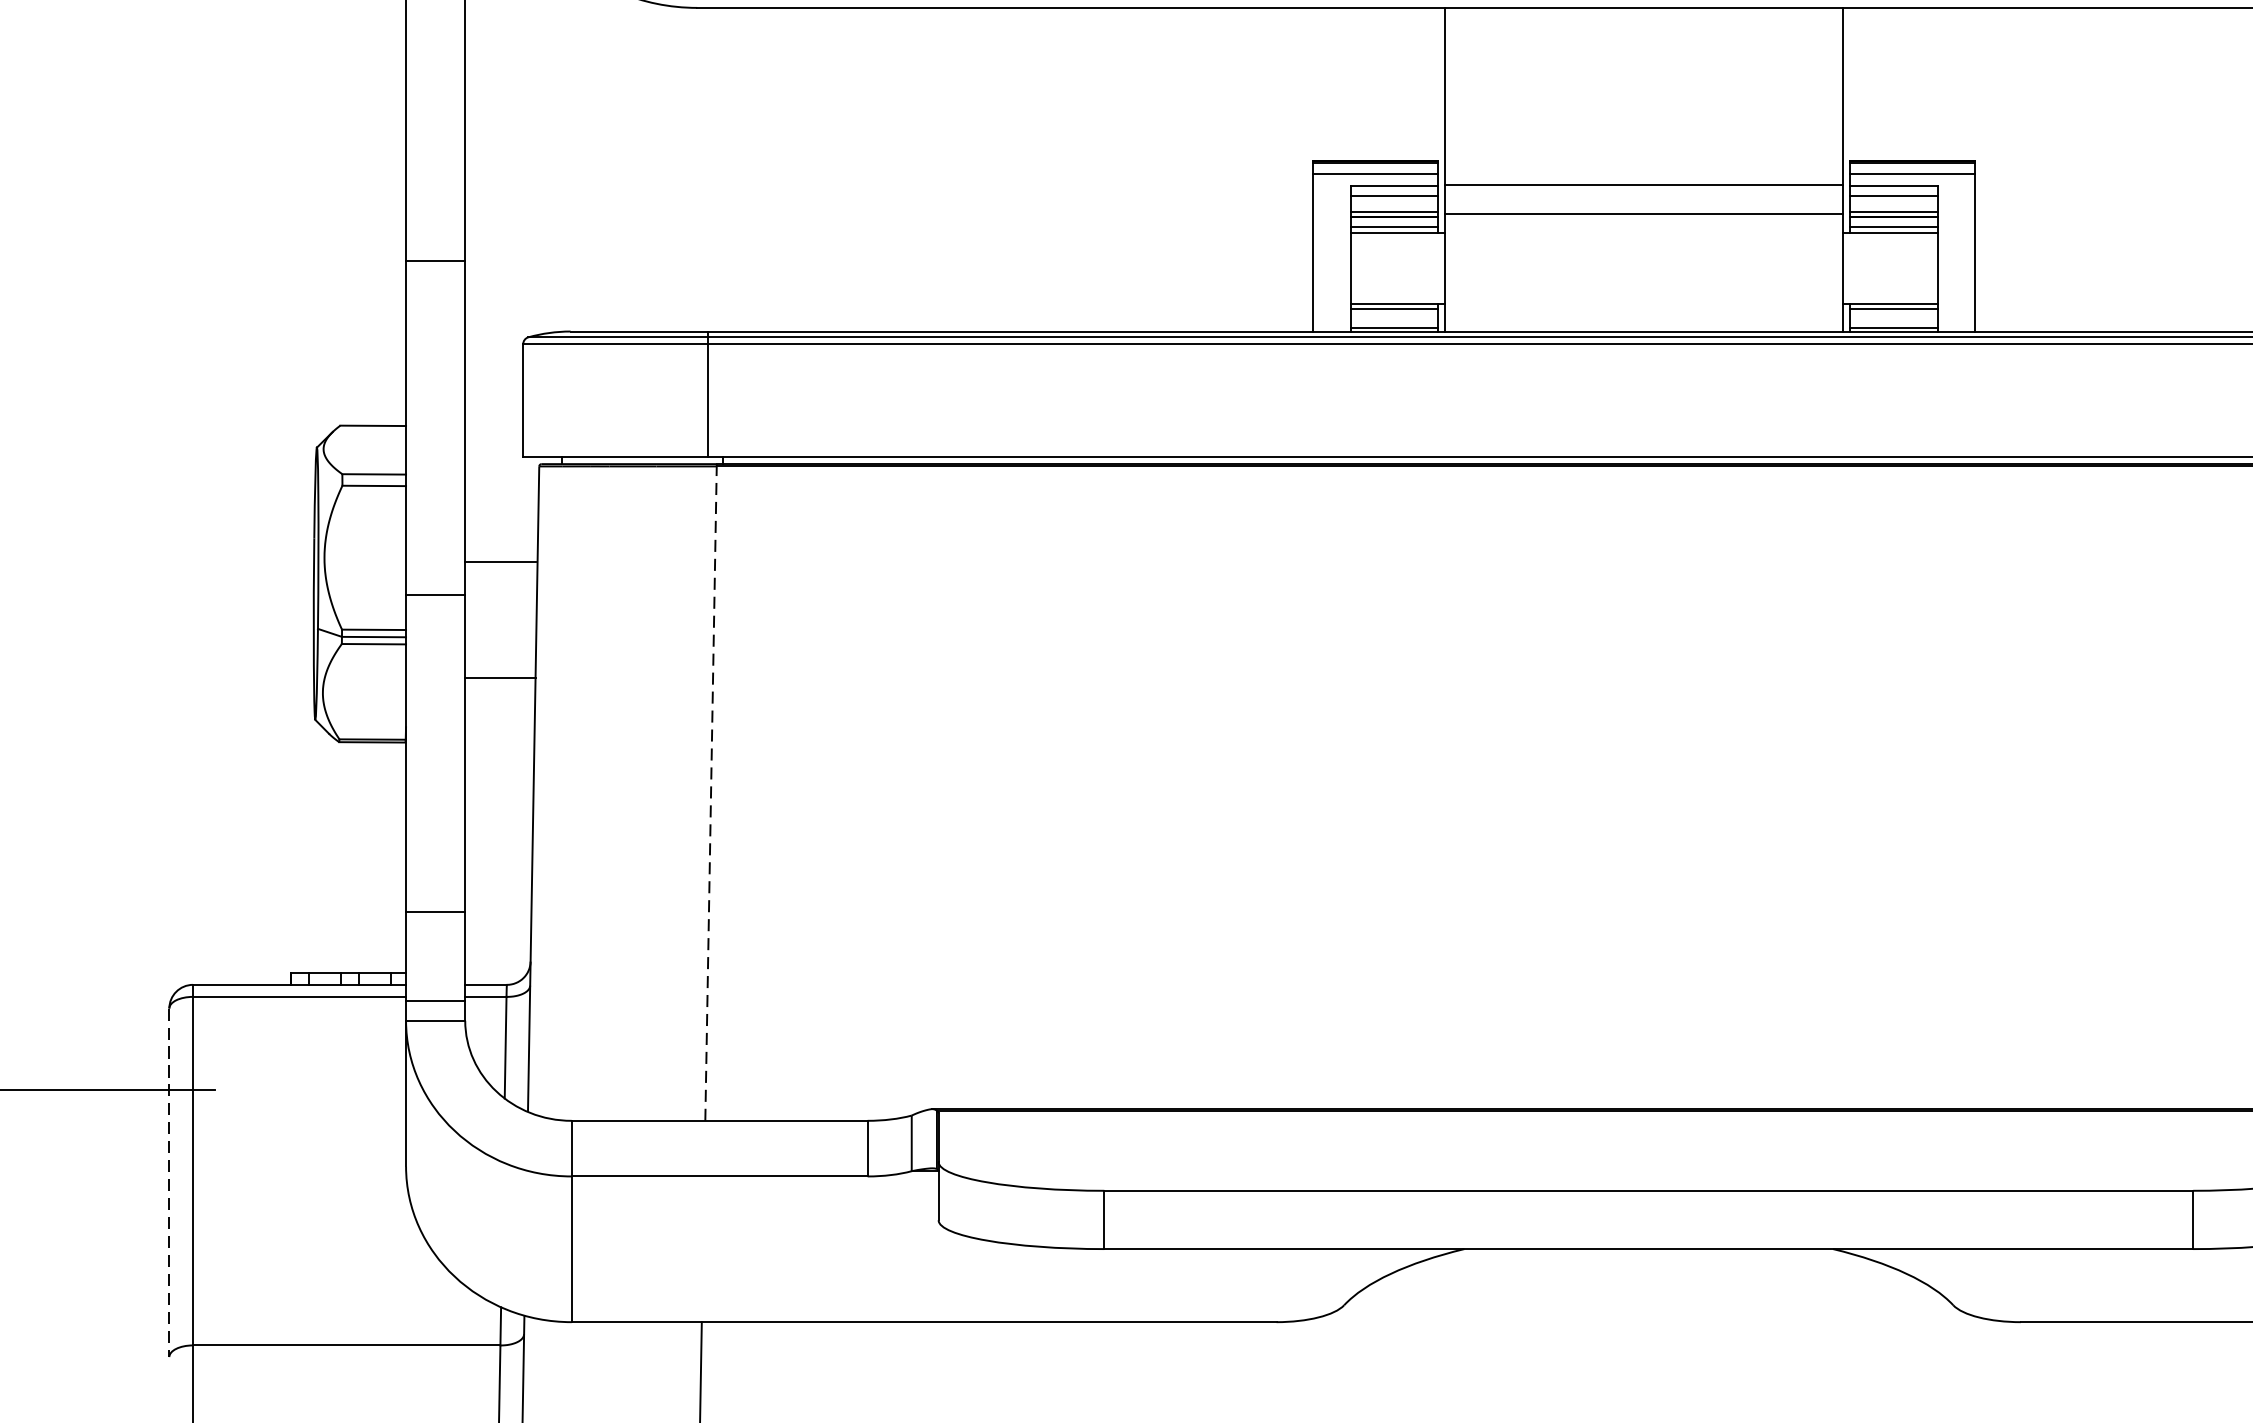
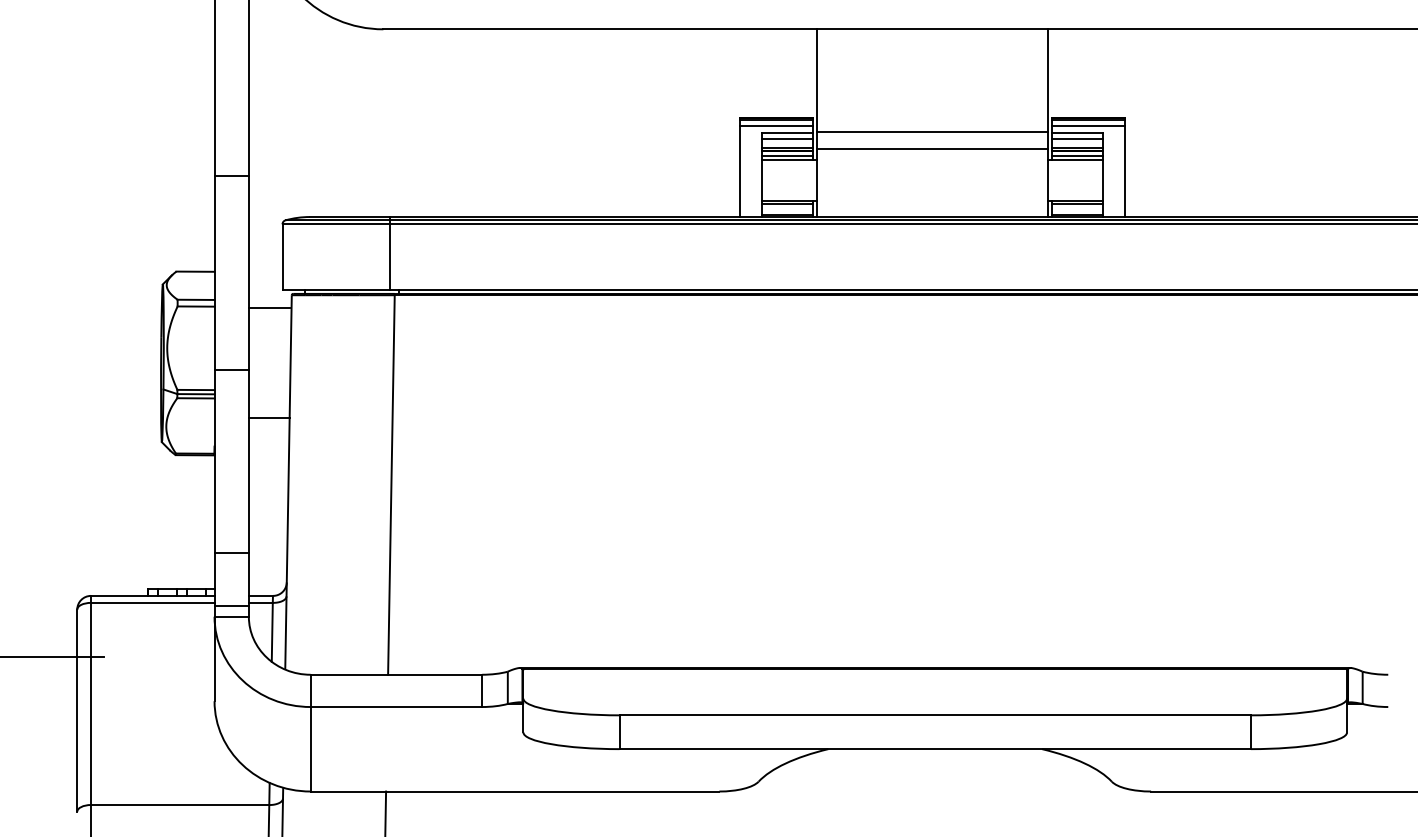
line: (500, 561) -> (269, 308), moved
line: (711, 794) -> (391, 485), dashed -> solid
line: (169, 1184) -> (77, 711), dashed -> solid

